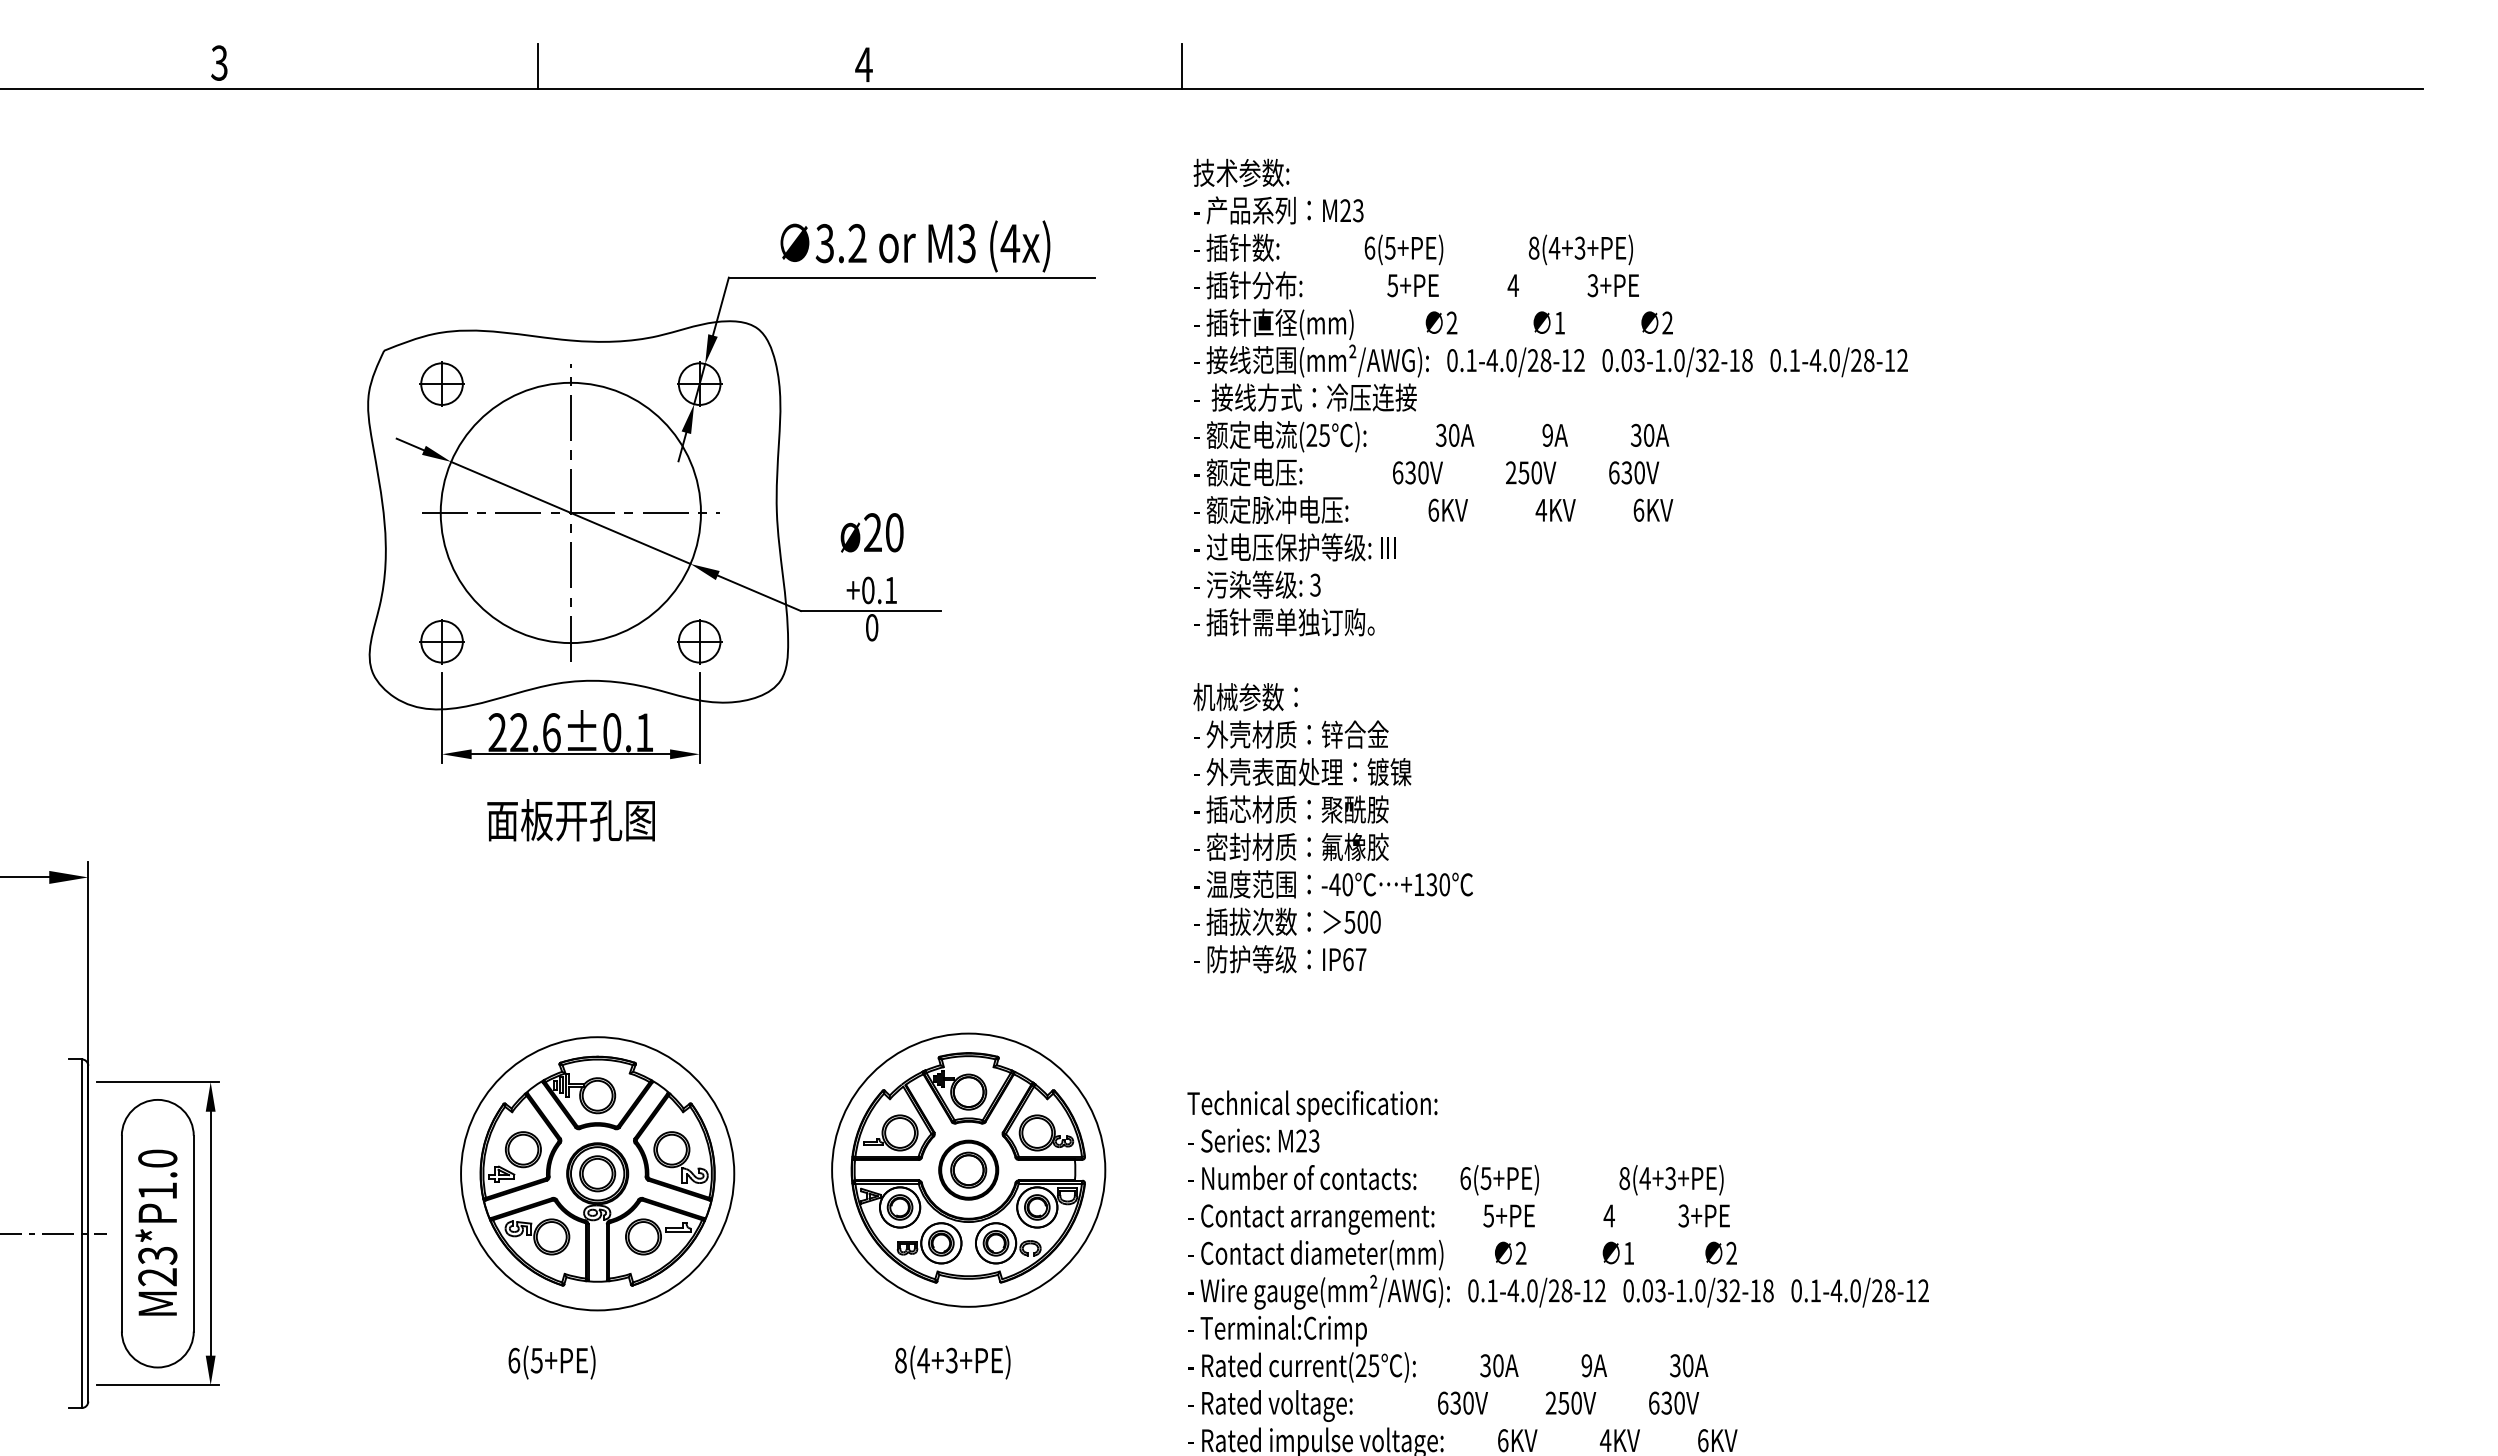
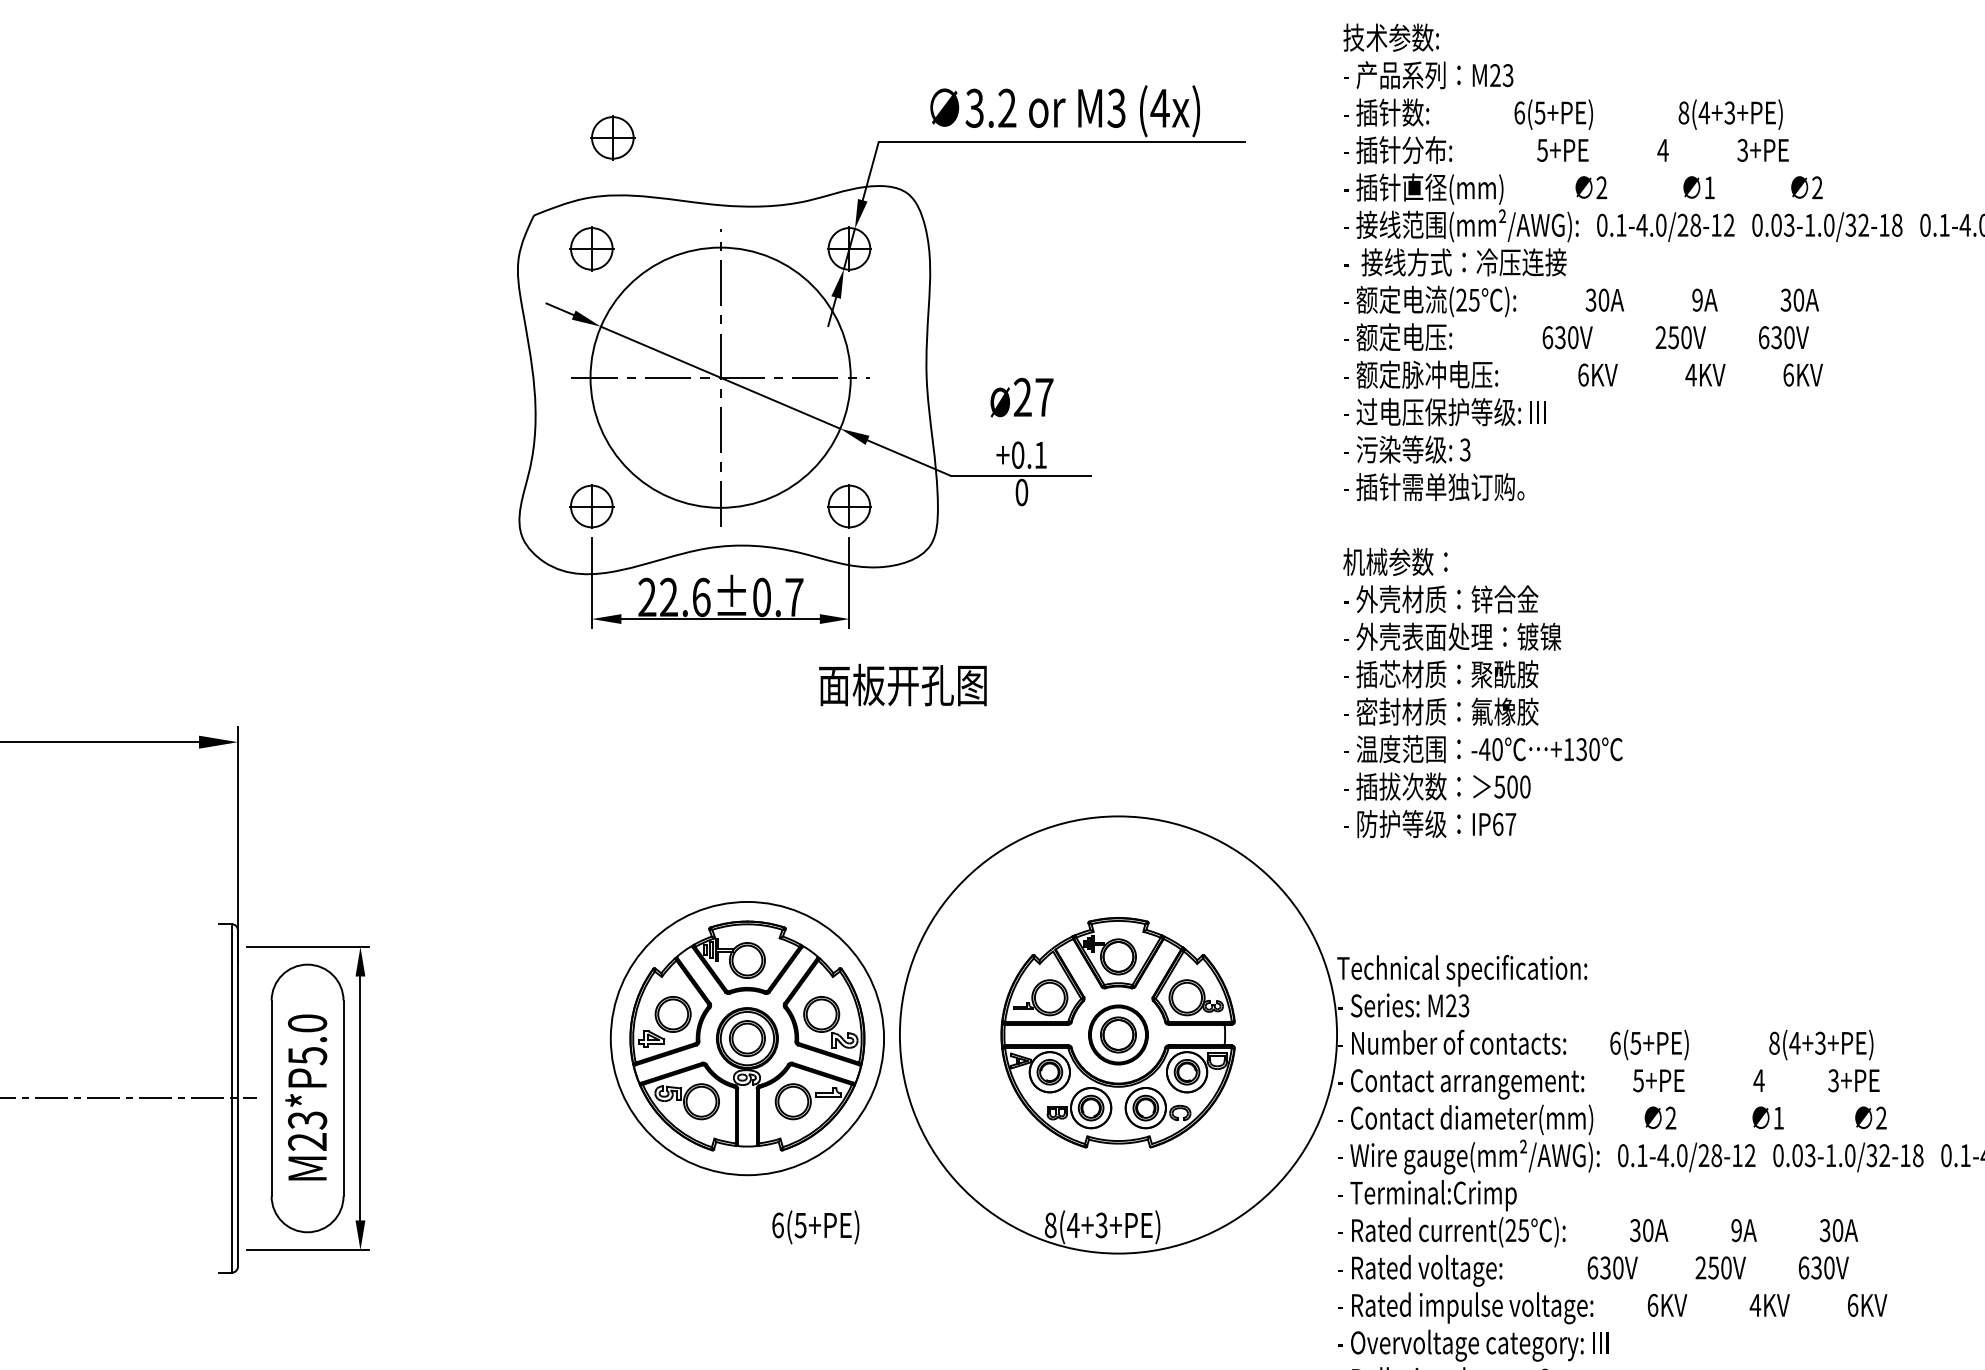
part: (462, 272) -> (612, 137), added
text: (894, 532) -> (1044, 397), ø20 -> ø27
text: (644, 732) -> (794, 597), 22.6±0.1 -> 22.6±0.7
text: (570, 820) -> (902, 685), moved
circle: (968, 1169) -> (1118, 1034), size x1.6
text: (157, 1191) -> (307, 1056), M23*P1.0 -> M23*P5.0
text: (551, 1362) -> (815, 1227), moved

